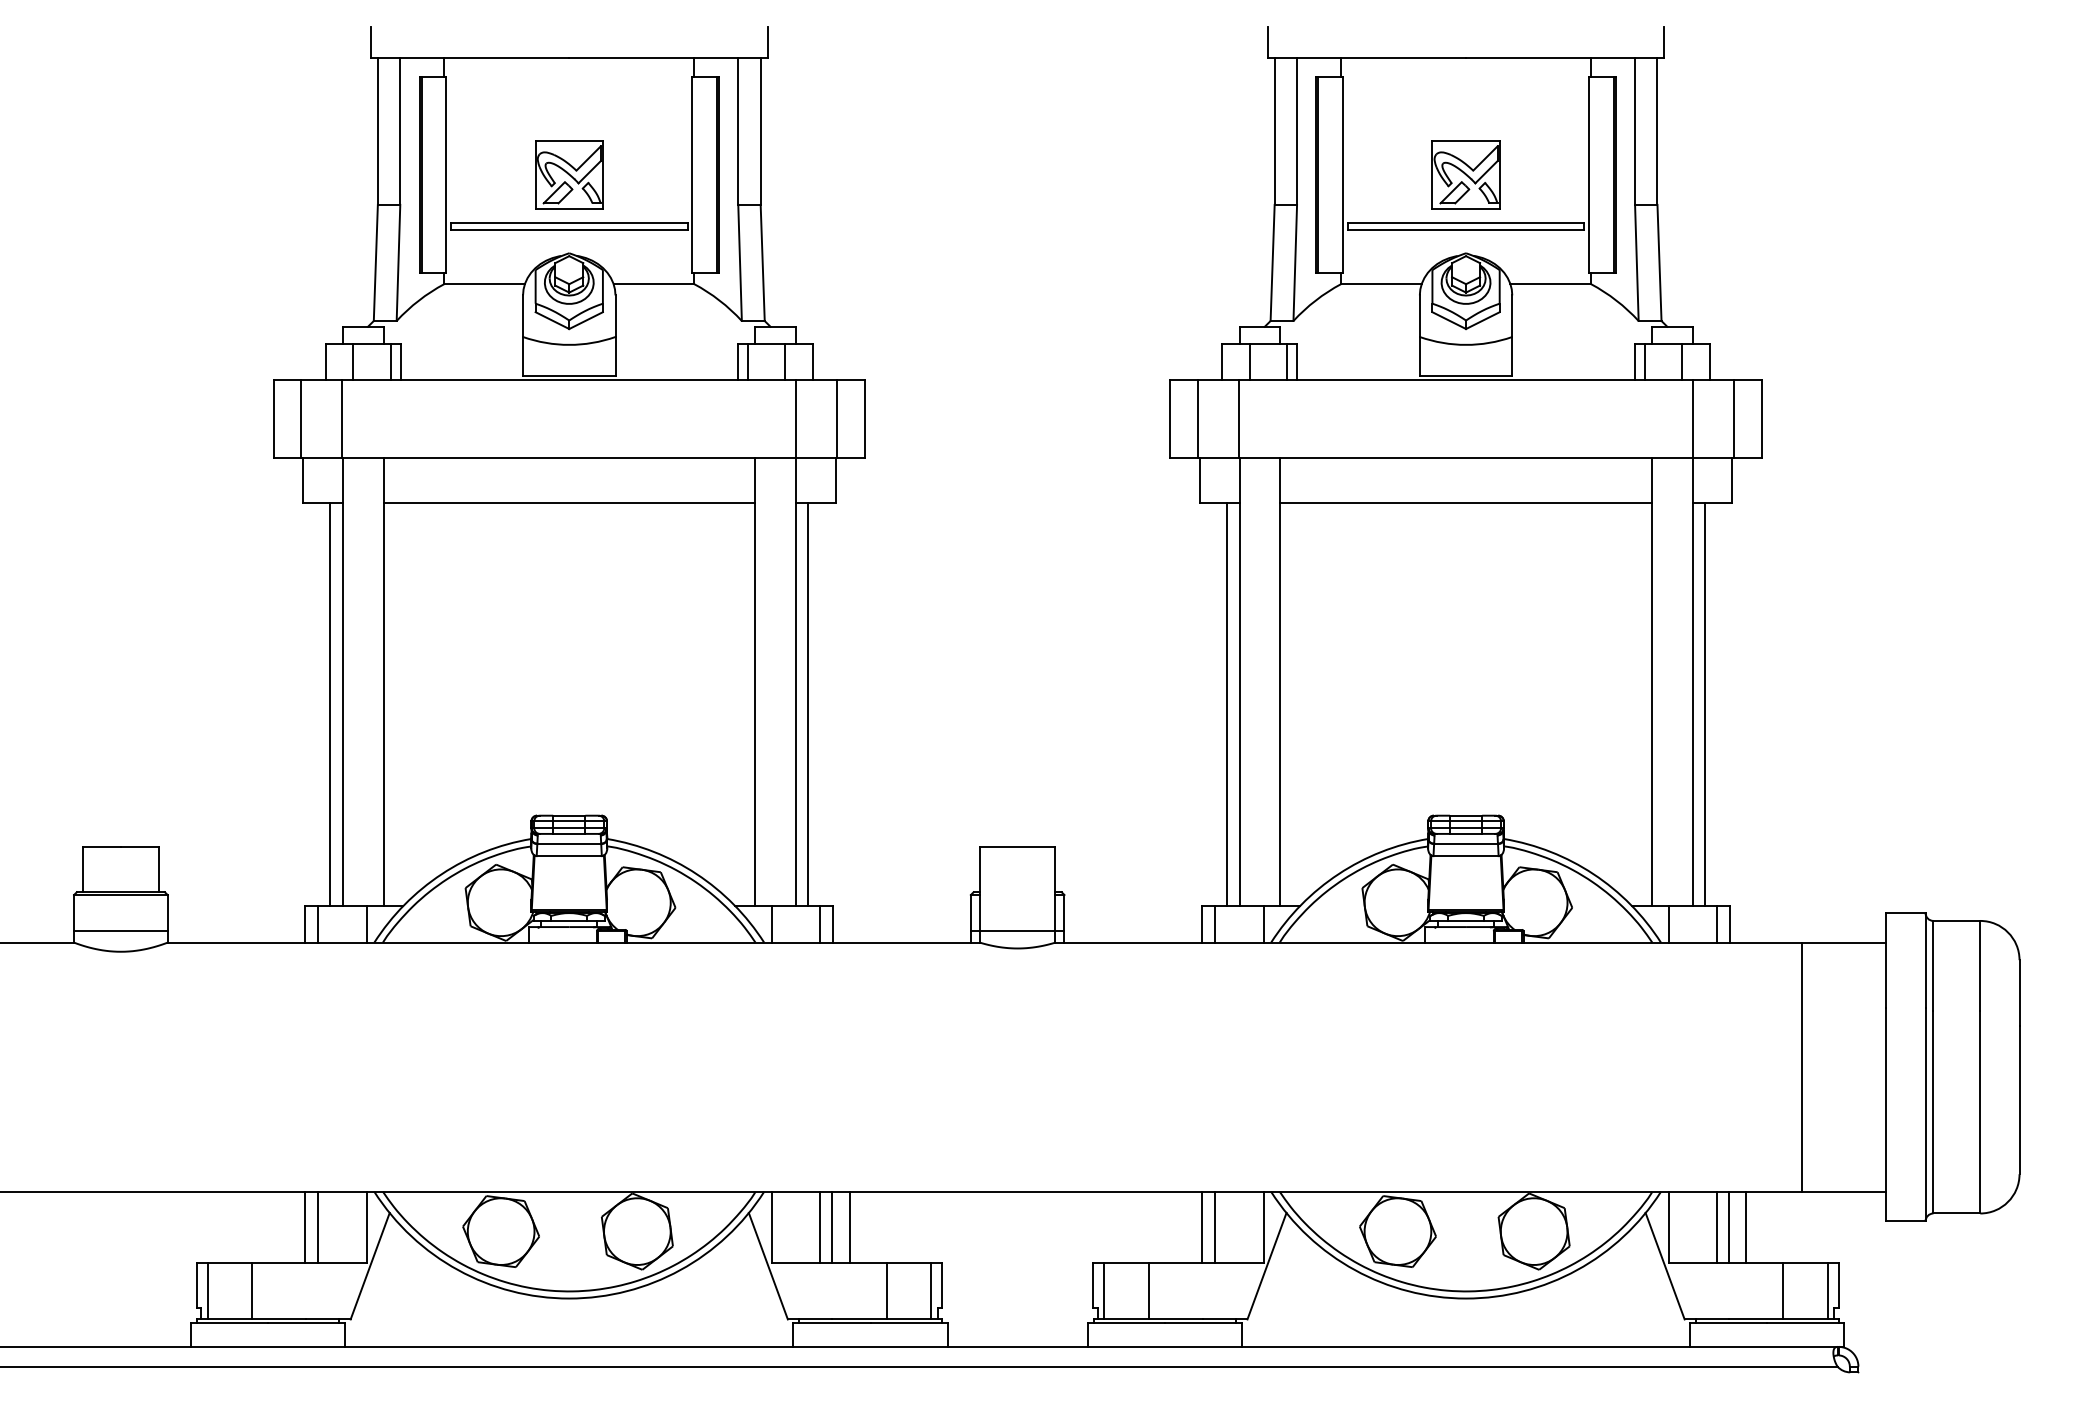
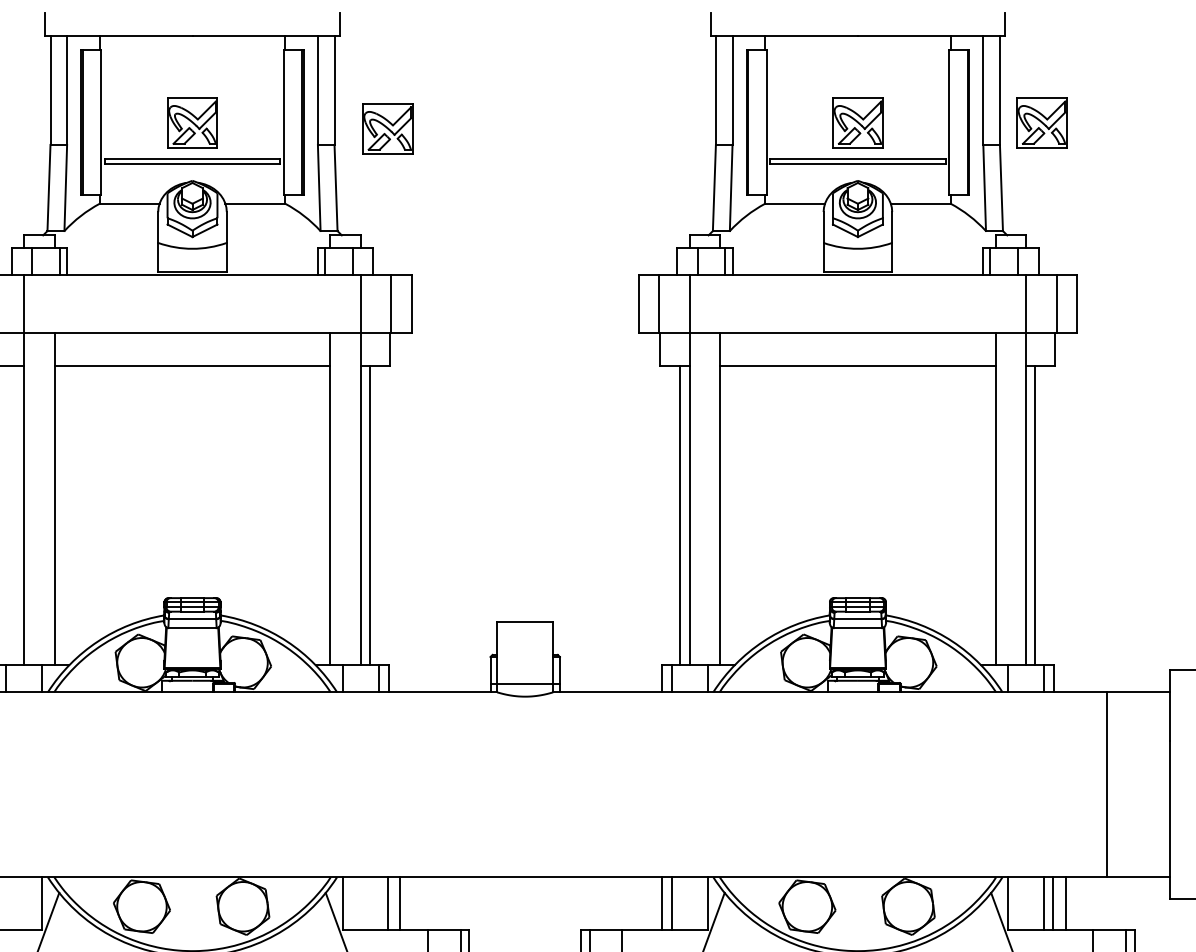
part: (1713, 174) -> (1041, 122), added
part: (832, 182) -> (387, 128), added
line: (330, 704) -> (15, 515), removed
line: (318, 1227) -> (6, 903), removed
line: (820, 1227) -> (378, 903), removed

